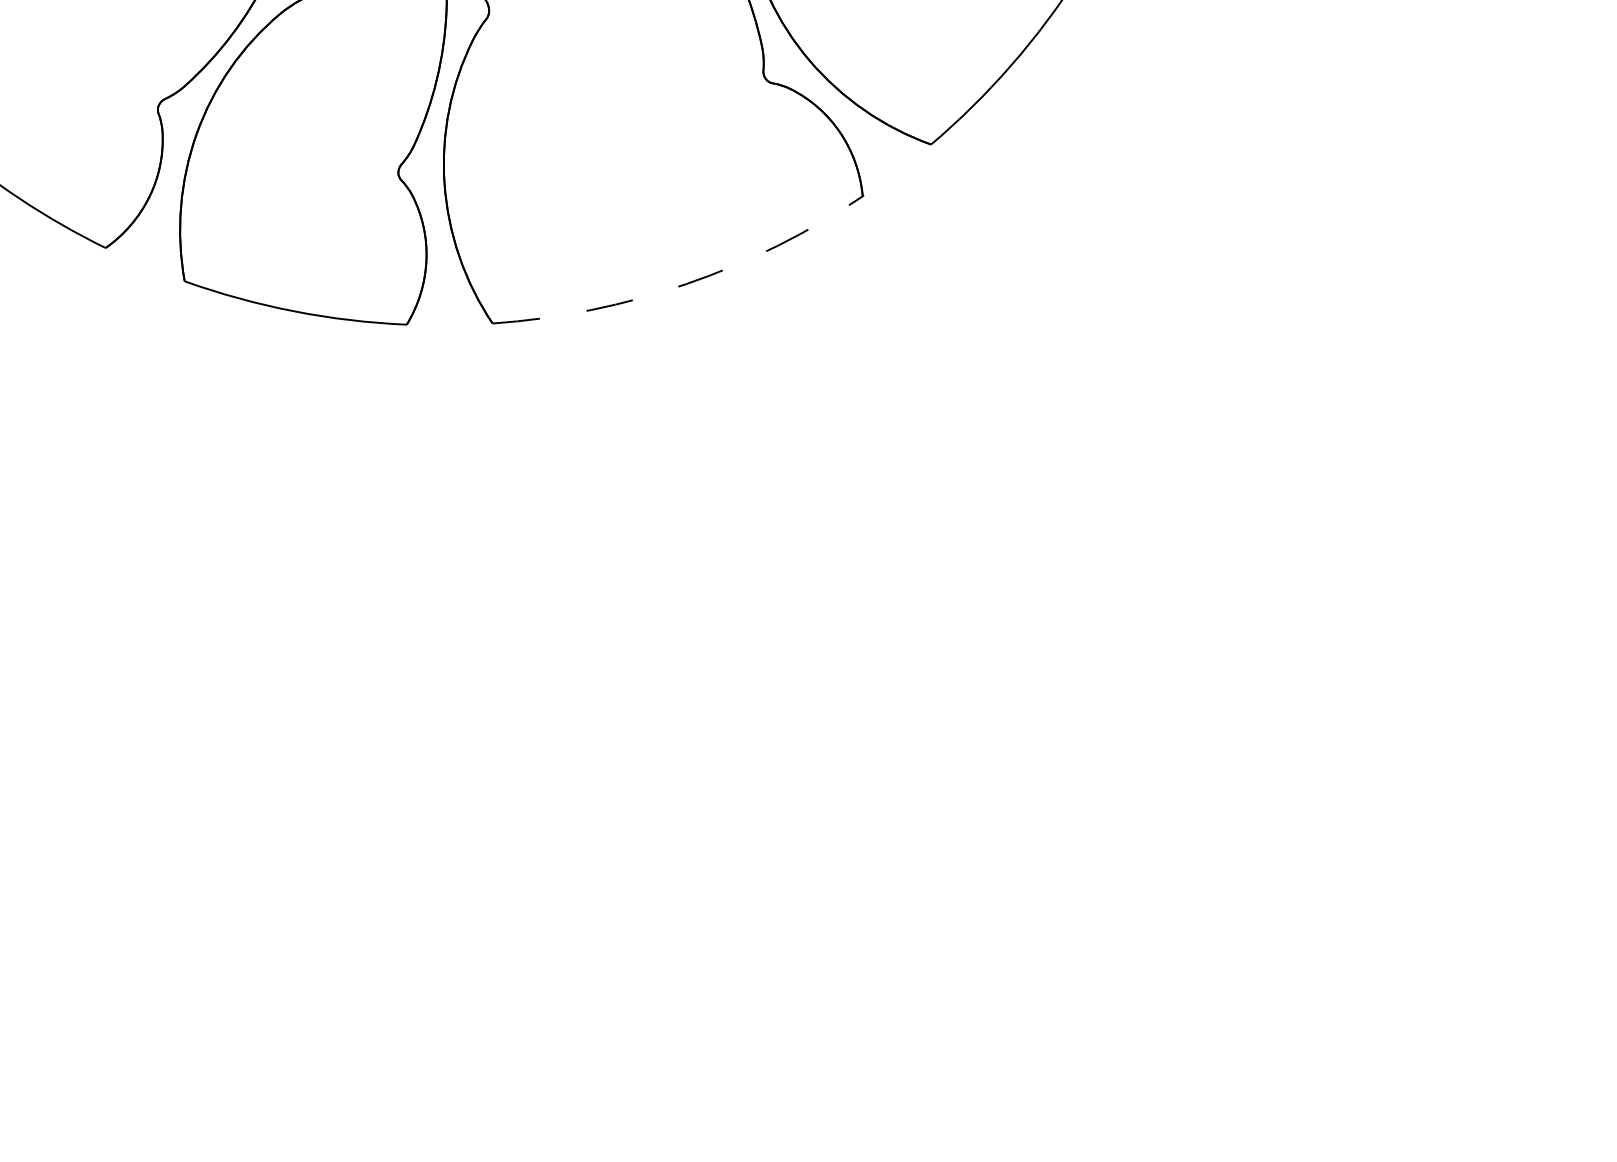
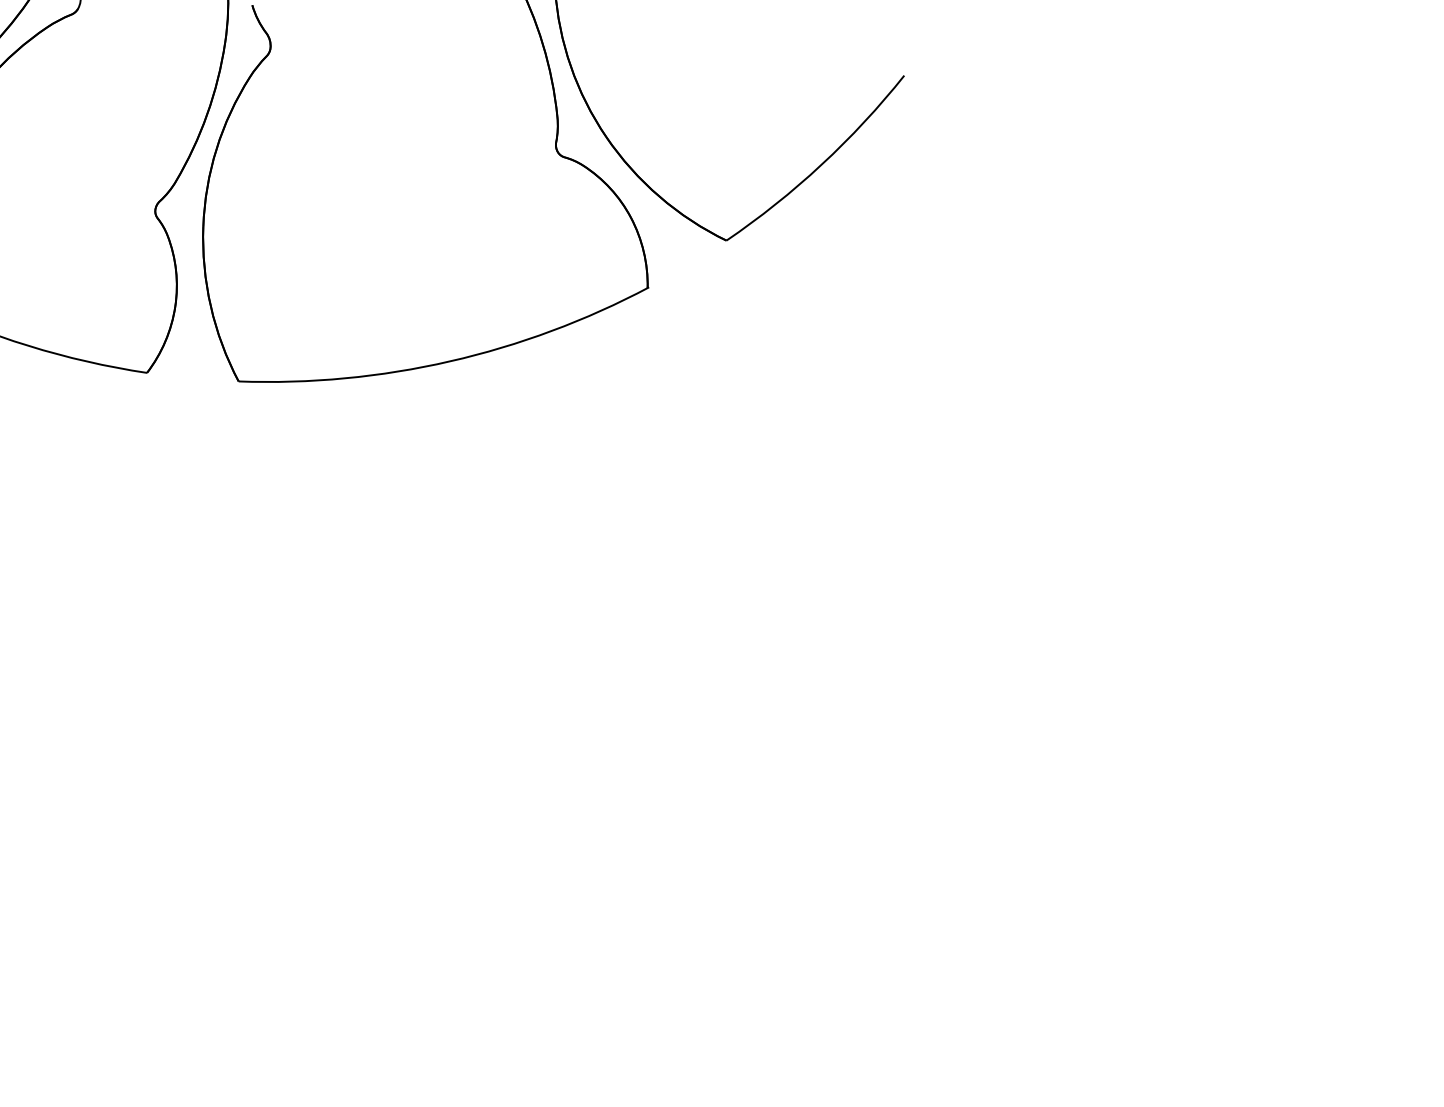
arc: (686, 283) -> (449, 360), dashed -> solid

